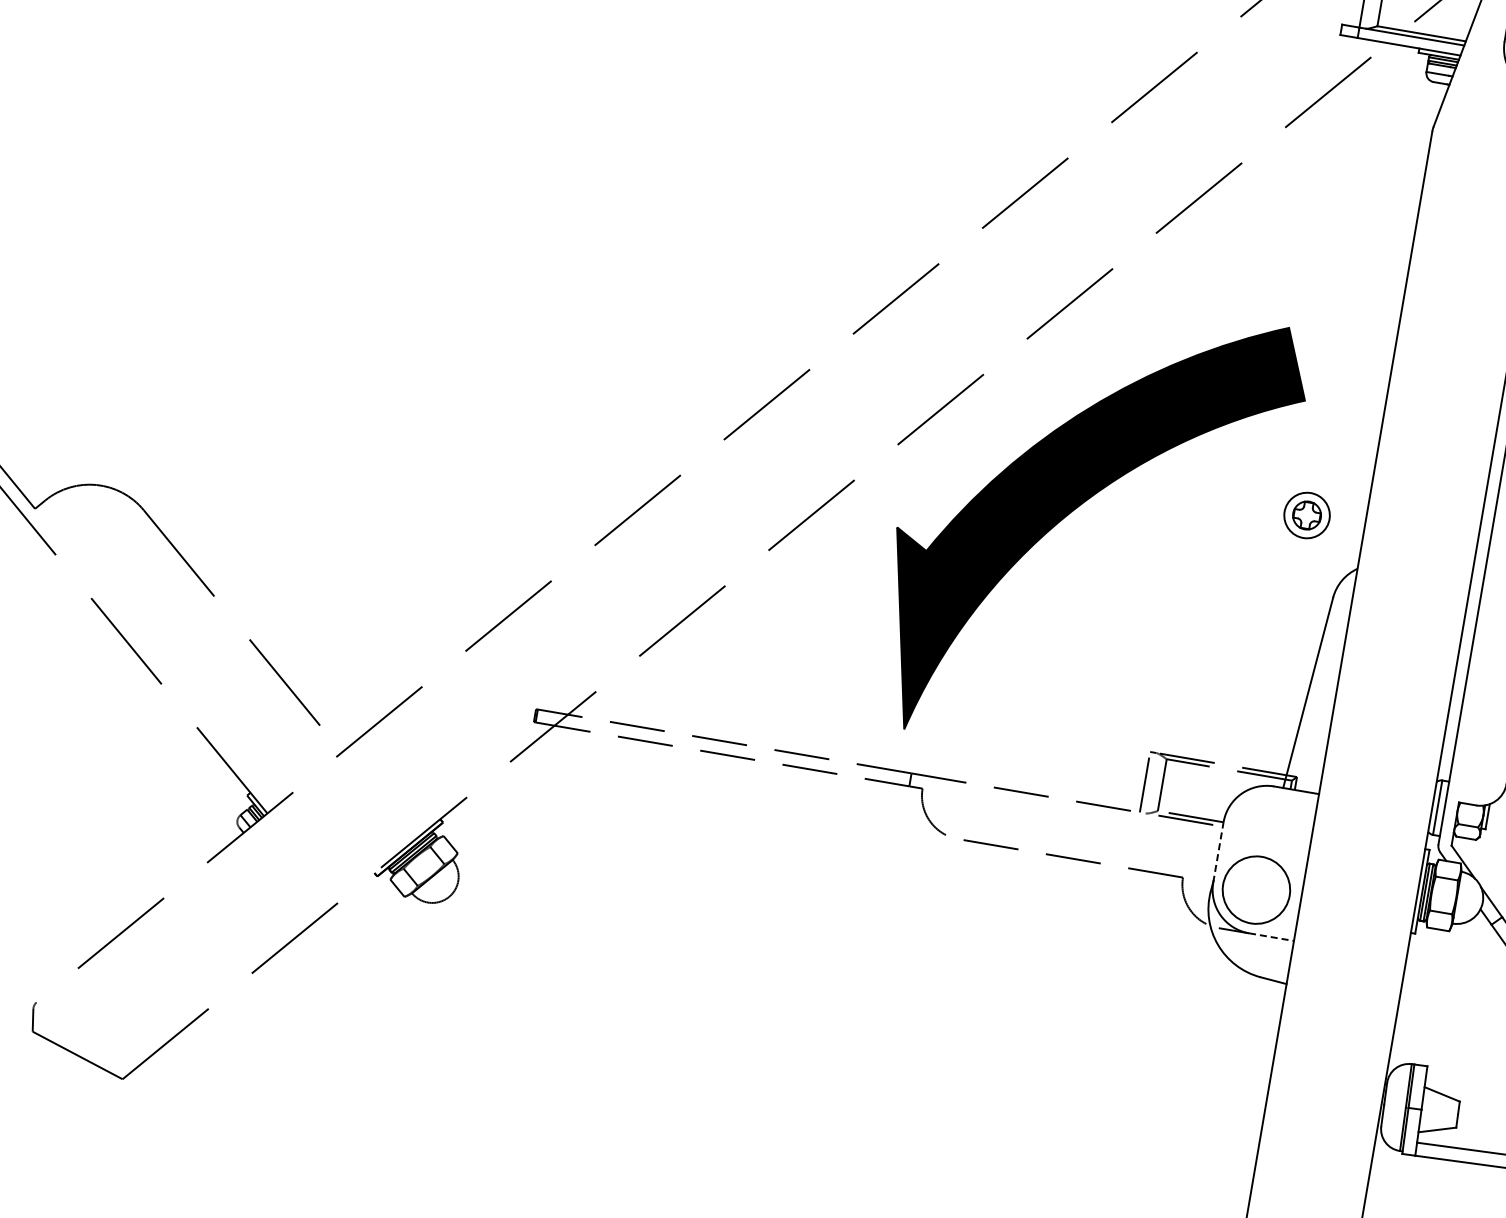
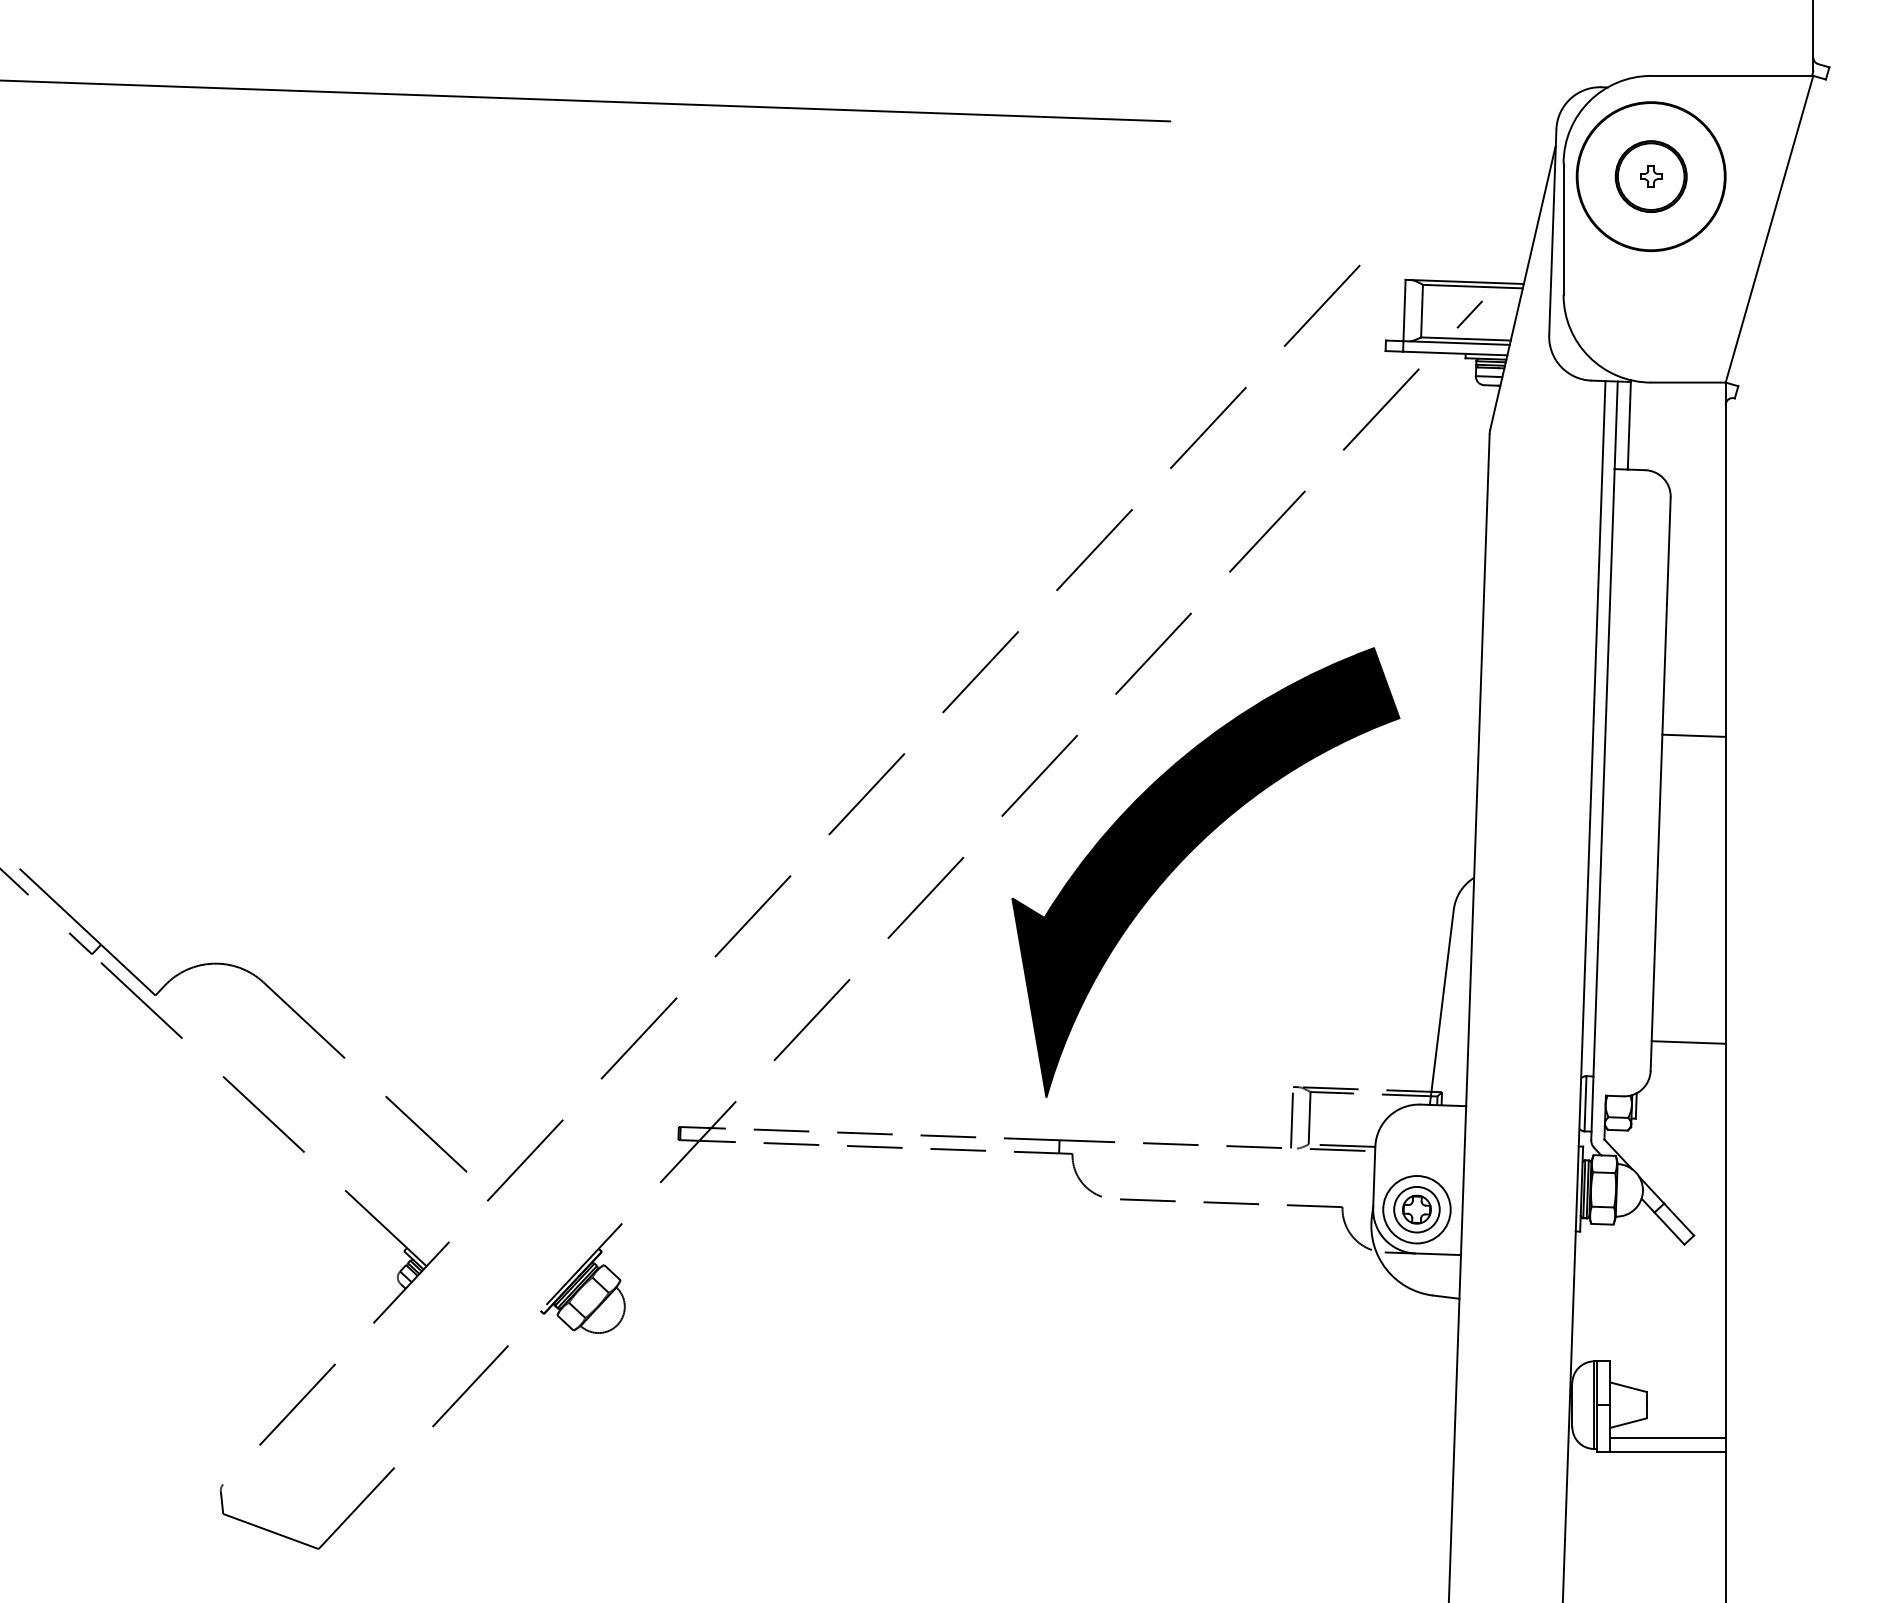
part: (1306, 515) -> (1416, 1209), moved
line: (1218, 852) -> (1374, 1177), dashed -> solid
line: (1271, 937) -> (1438, 1254), dashed -> solid

